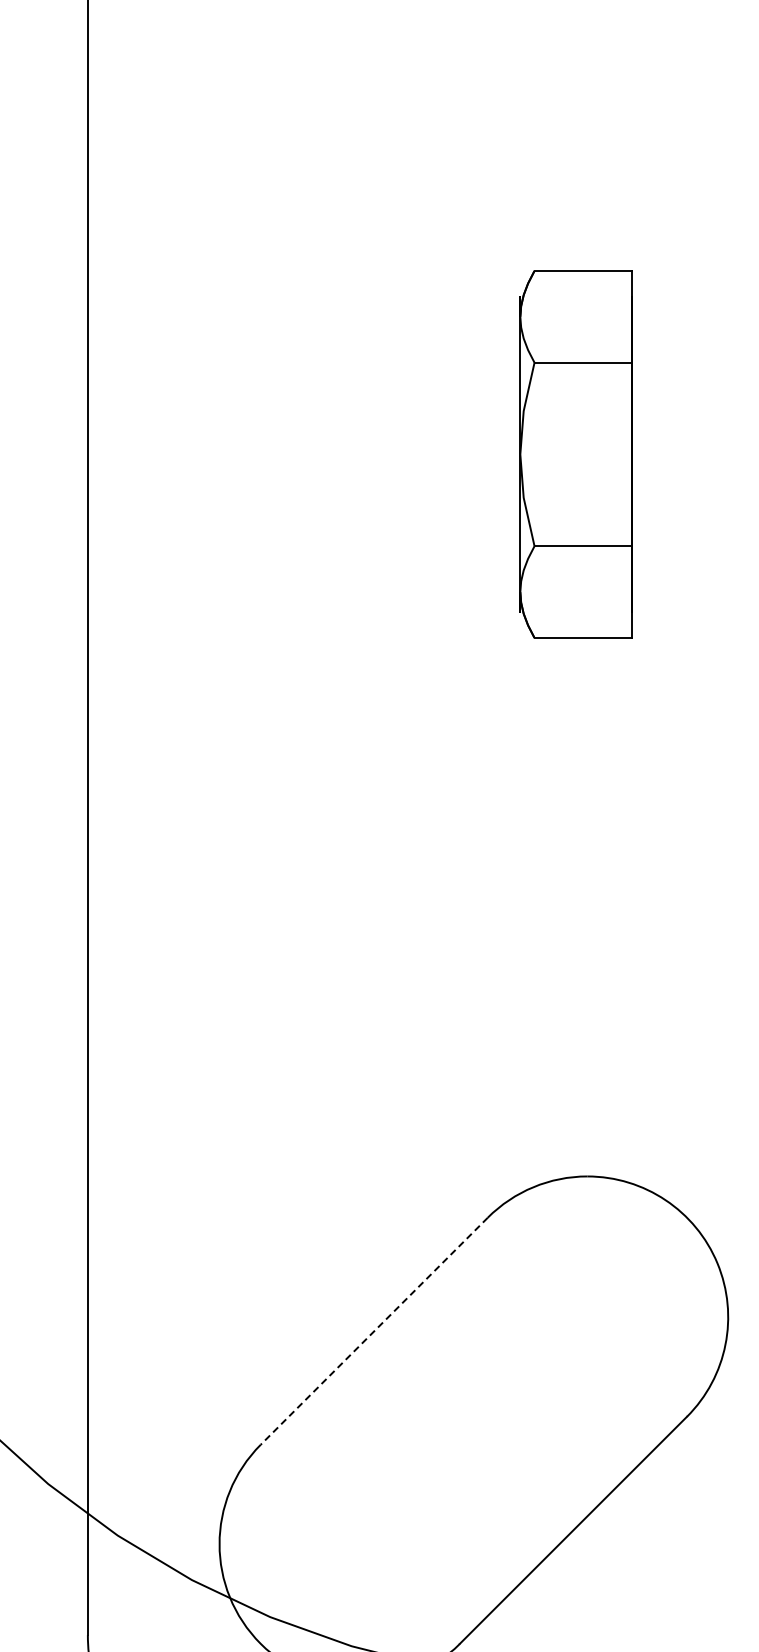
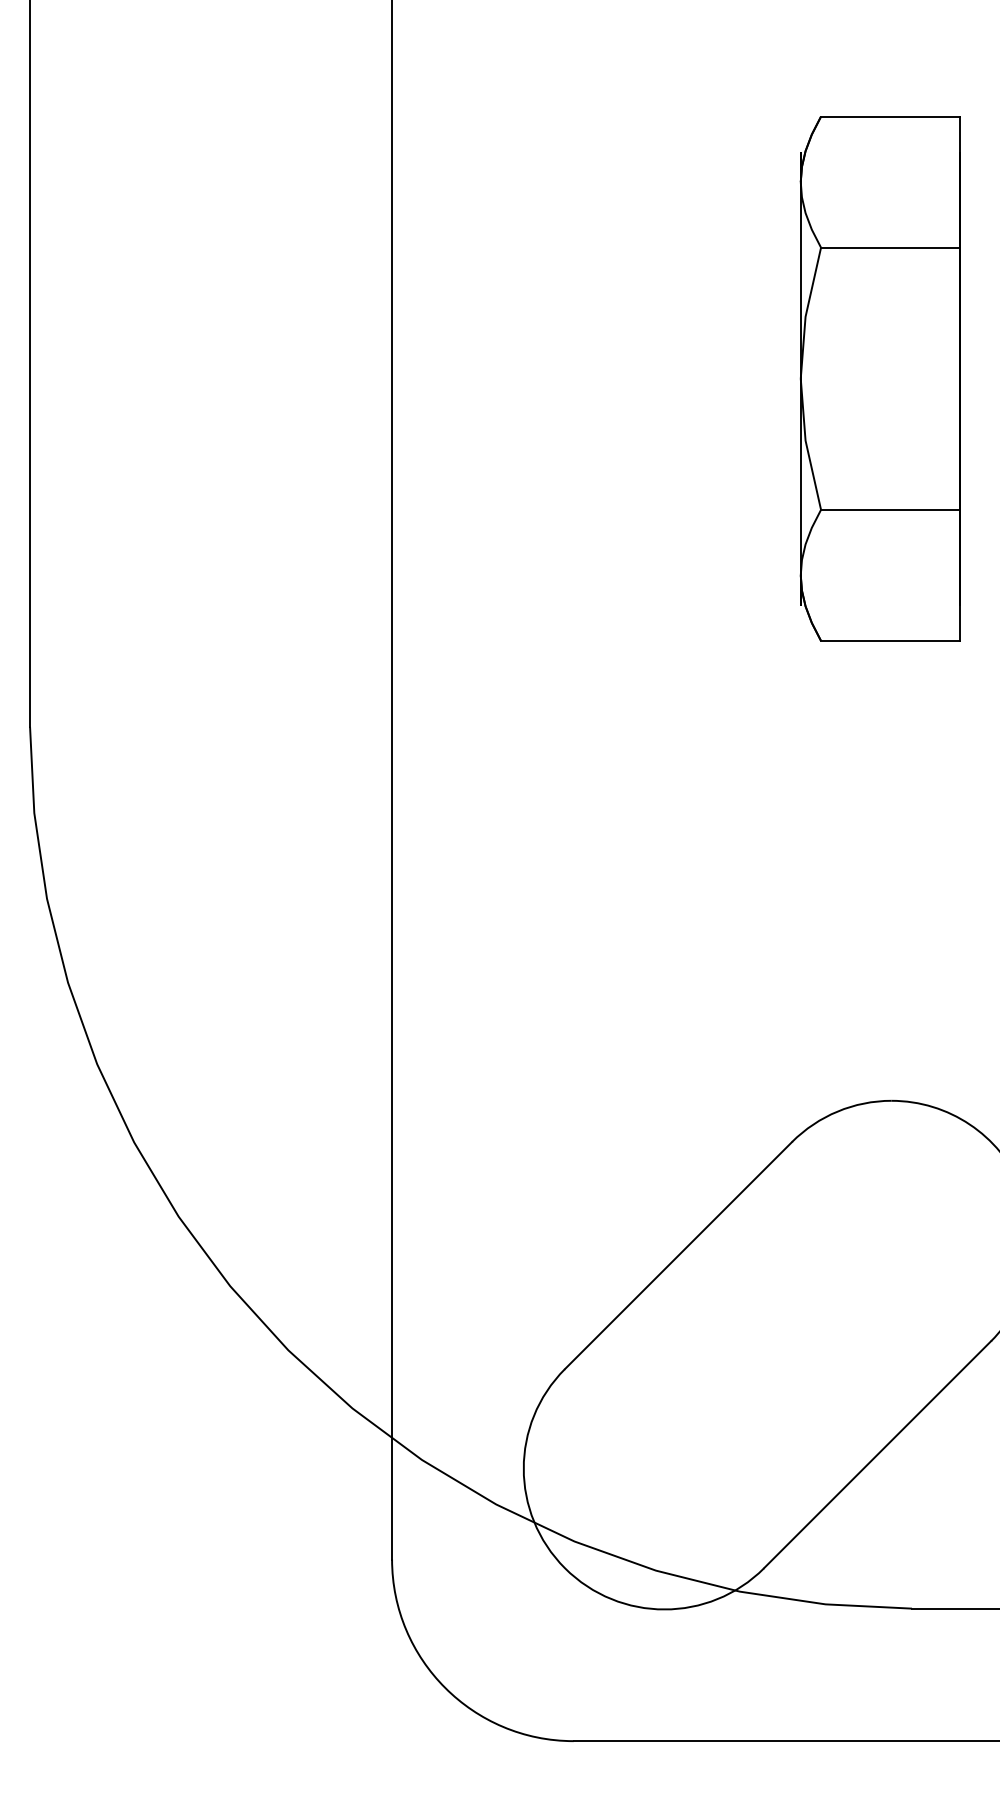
part: (575, 454) -> (879, 378), size x1.43
line: (374, 1331) -> (678, 1255), dashed -> solid

